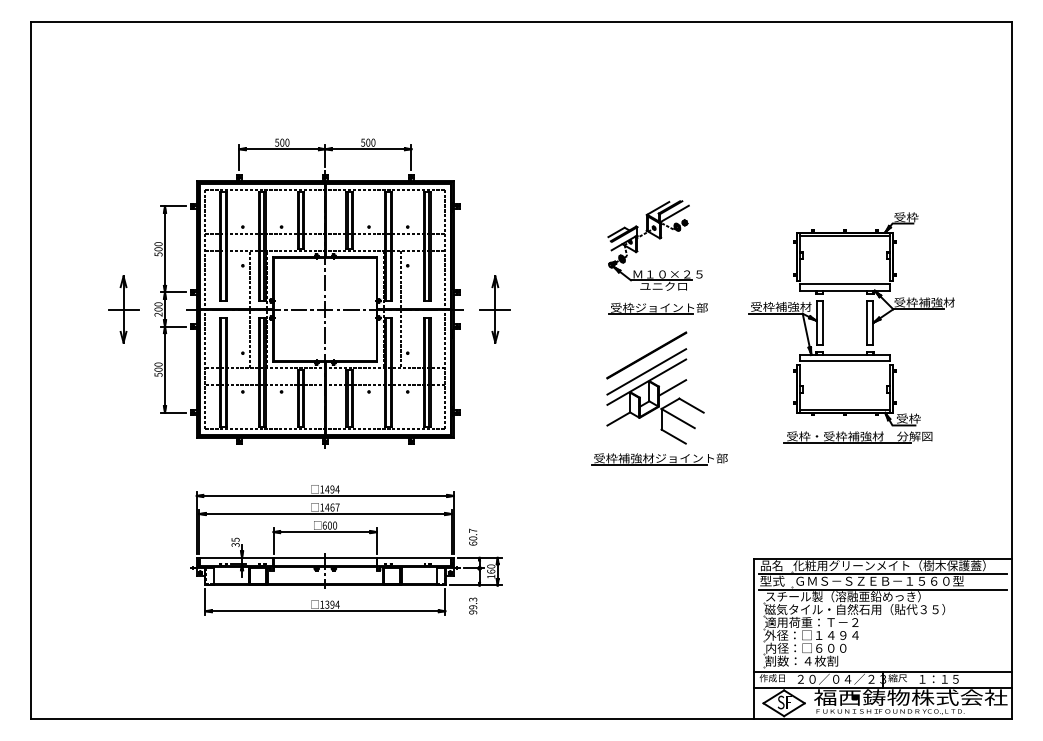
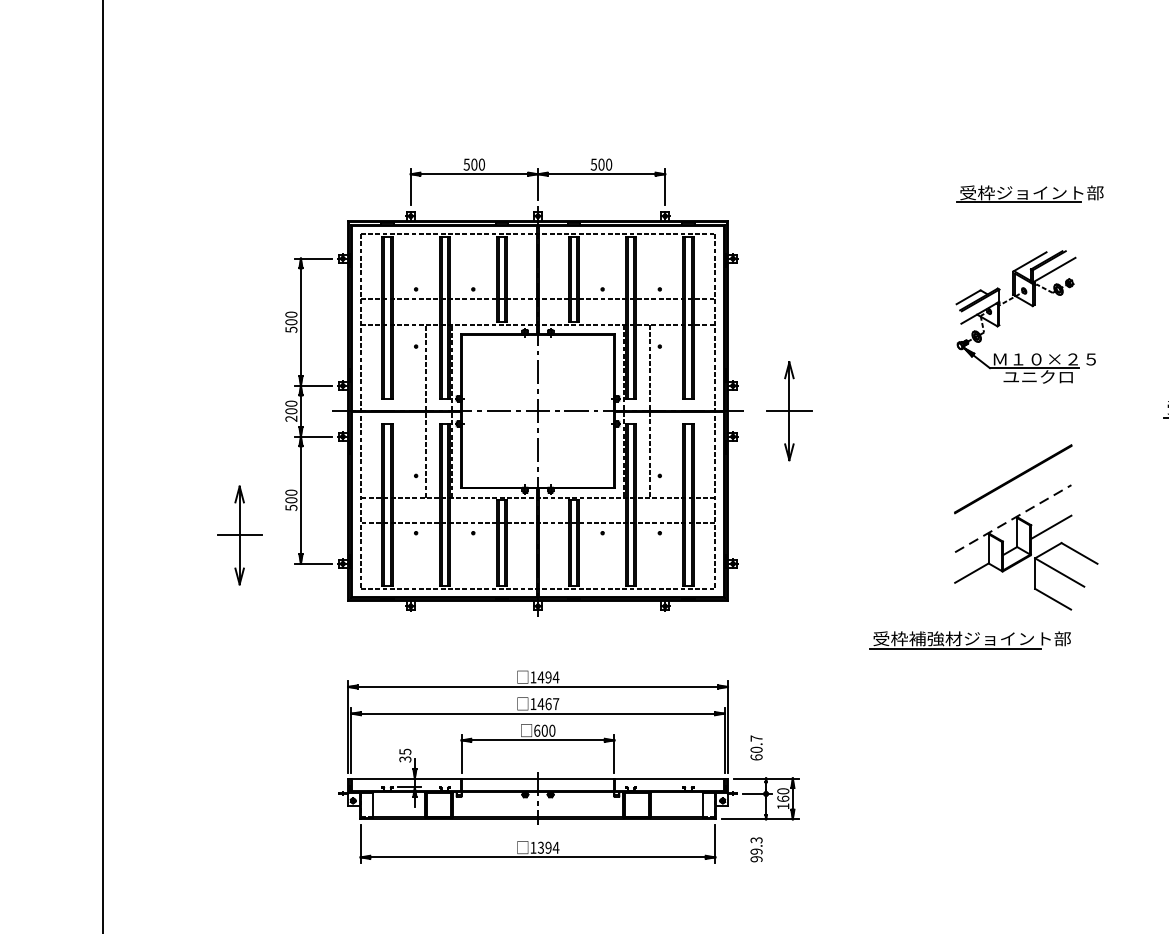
part: (657, 308) -> (1029, 193), moved
part: (123, 309) -> (239, 535), moved
line: (646, 371) -> (1012, 502), removed
line: (647, 381) -> (1014, 517), solid -> dashed
part: (659, 459) -> (970, 640), moved

